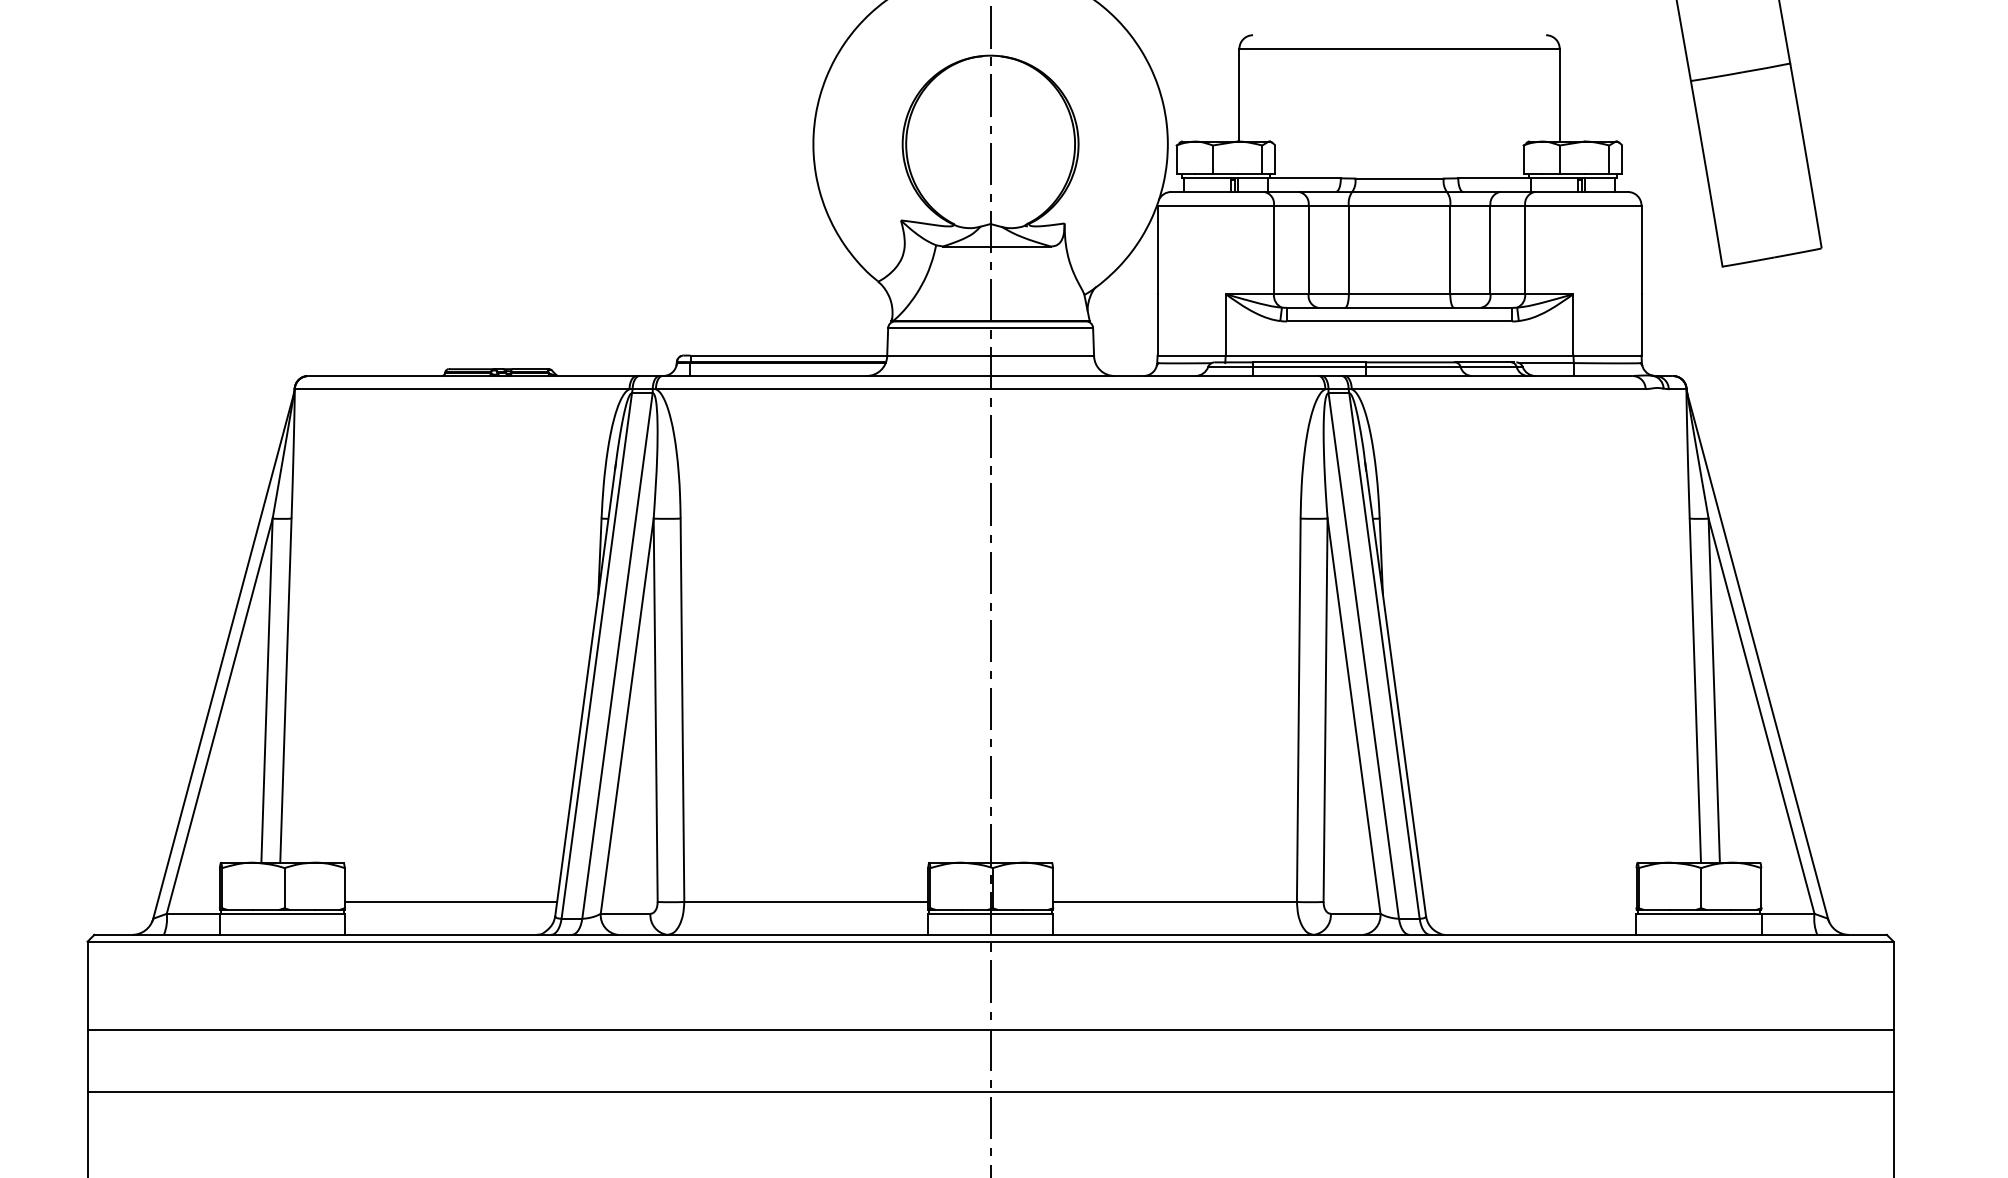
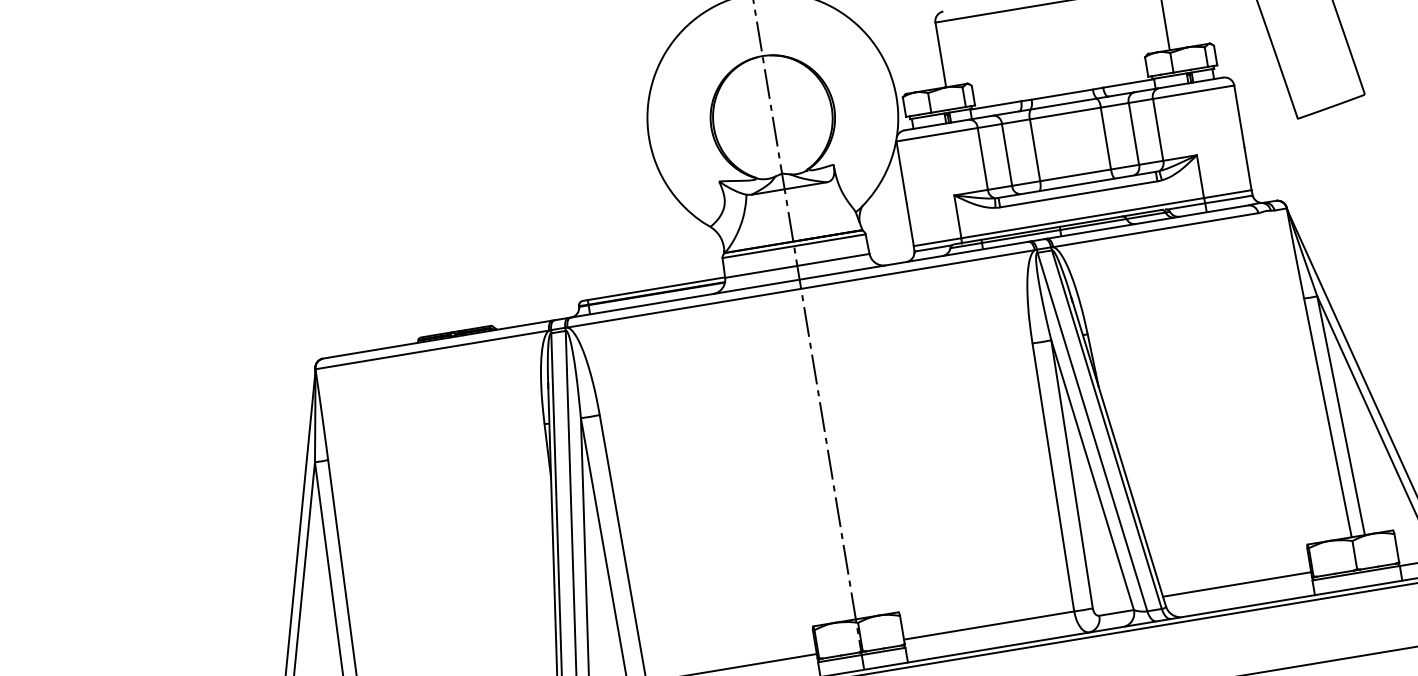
line: (1530, 902) -> (1237, 584), added

